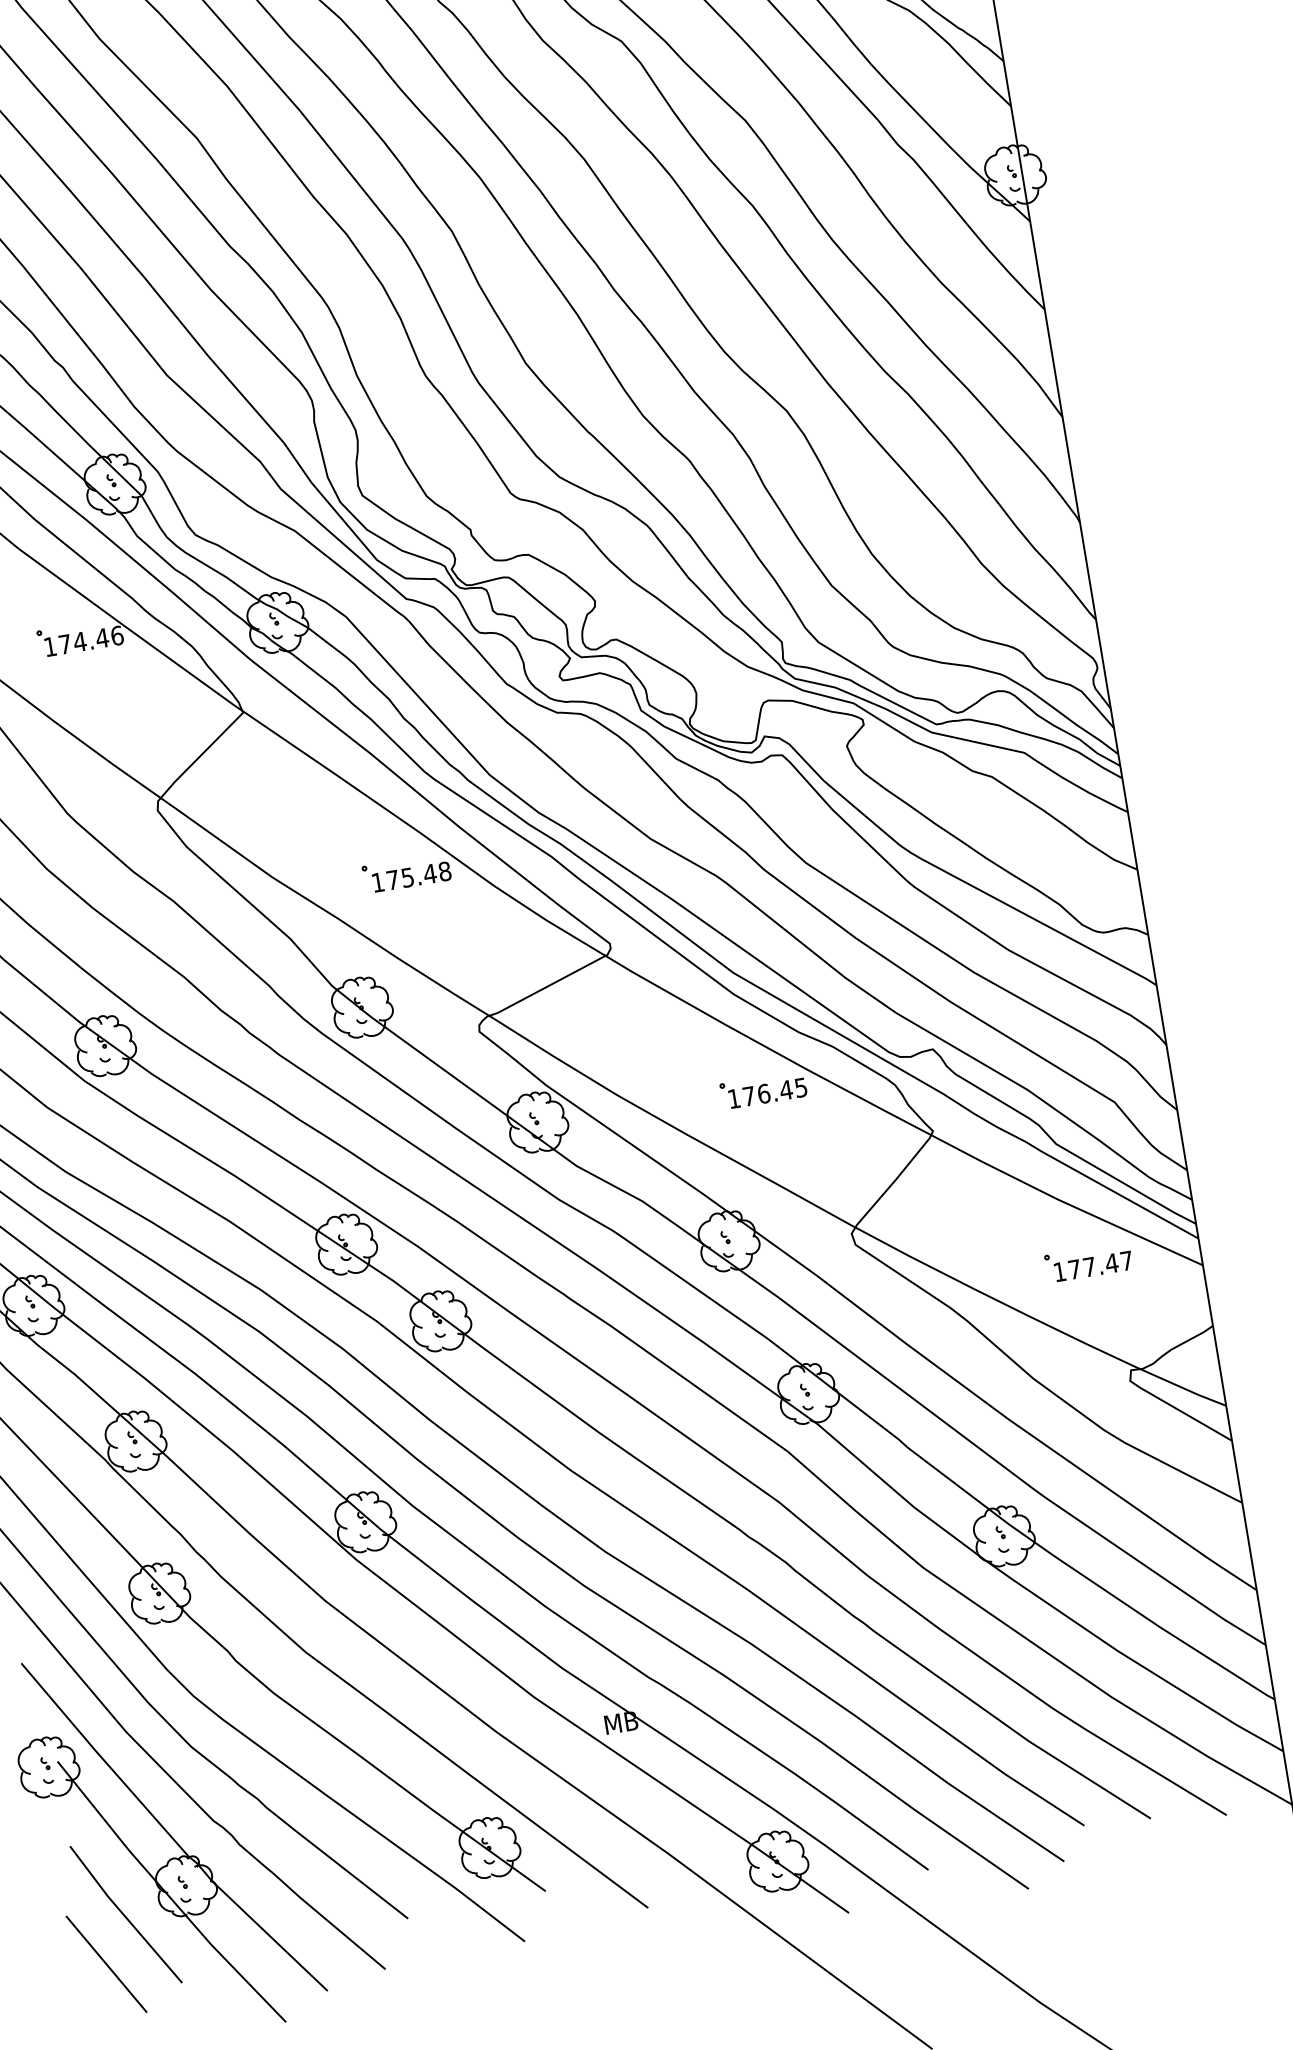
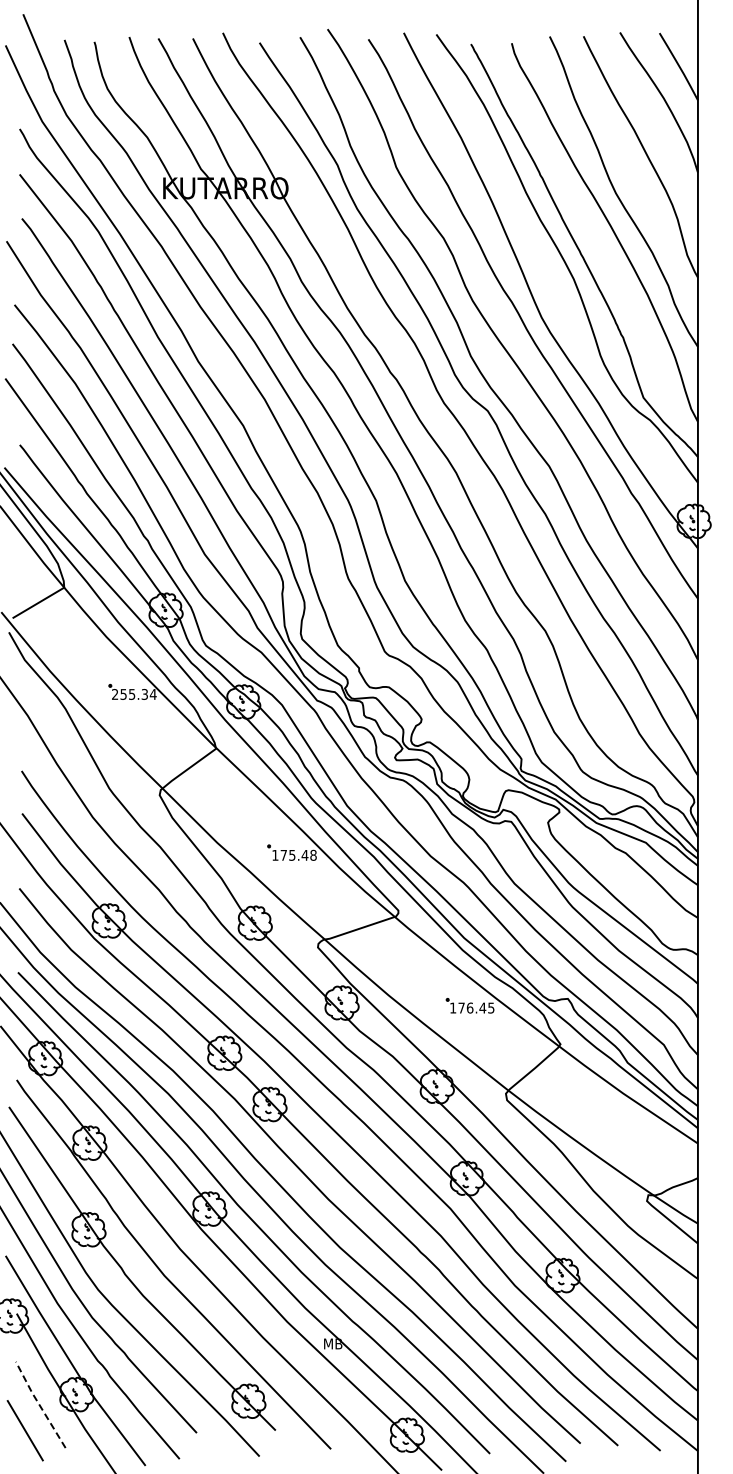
text: (84, 641) -> (134, 694), 174.46 -> 255.34
part: (1088, 1262) -> (634, 1131), removed
line: (123, 1914) -> (39, 1404), solid -> dashed

